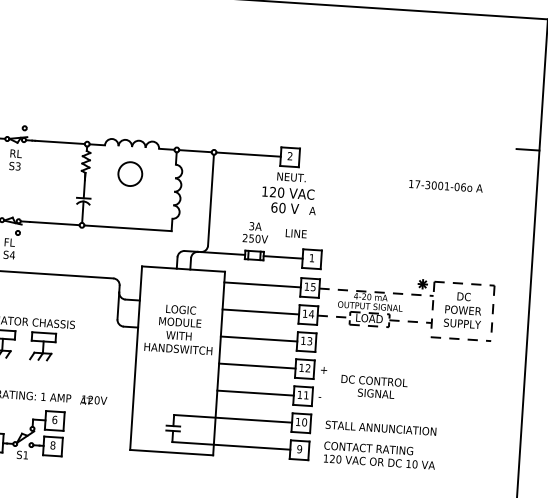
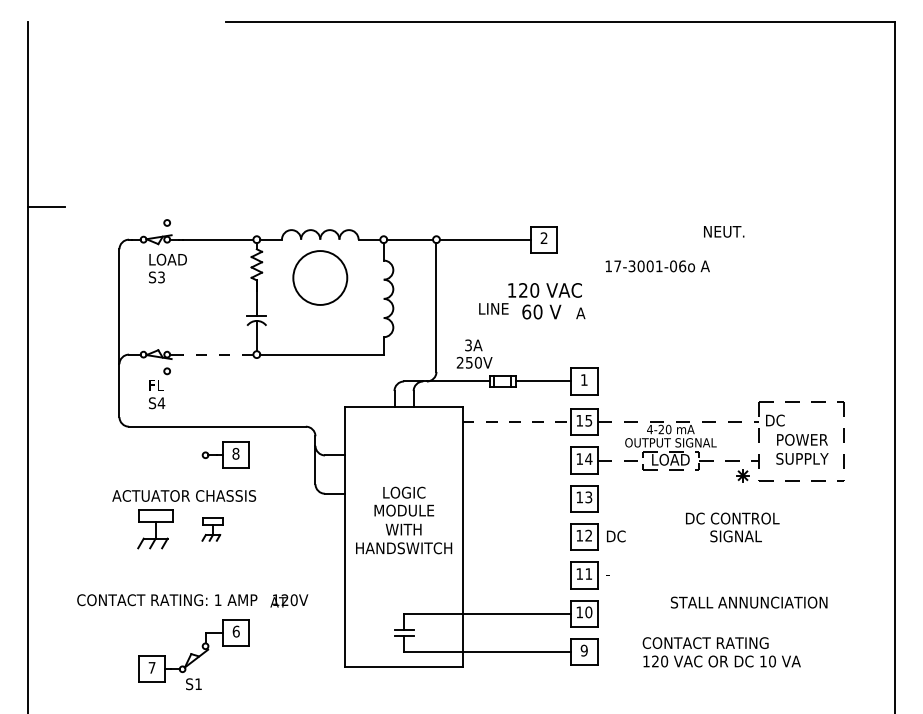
line: (527, 149) -> (878, 207), removed
text: (24, 154) -> (168, 259), RL -> LOAD
circle: (130, 173) -> (320, 277), size x1.6
text: (291, 177) -> (724, 231), moved
text: (445, 186) -> (657, 266), moved
line: (54, 223) -> (217, 354), solid -> dashed
text: (255, 232) -> (474, 353), moved
text: (296, 233) -> (493, 308), moved
part: (422, 284) -> (742, 475), moved
line: (262, 285) -> (517, 422), solid -> dashed
text: (464, 296) -> (775, 420), moved
line: (260, 311) -> (516, 460), removed
text: (179, 329) -> (404, 520), moved
line: (258, 338) -> (516, 498), removed
part: (42, 346) -> (212, 529), size x0.6
line: (256, 366) -> (516, 537), removed
text: (327, 370) -> (616, 536), + -> DC
text: (373, 387) -> (732, 527), moved
line: (255, 393) -> (516, 575), removed
text: (381, 428) -> (749, 602), moved
part: (45, 445) -> (225, 454), moved
text: (379, 455) -> (721, 652), moved

